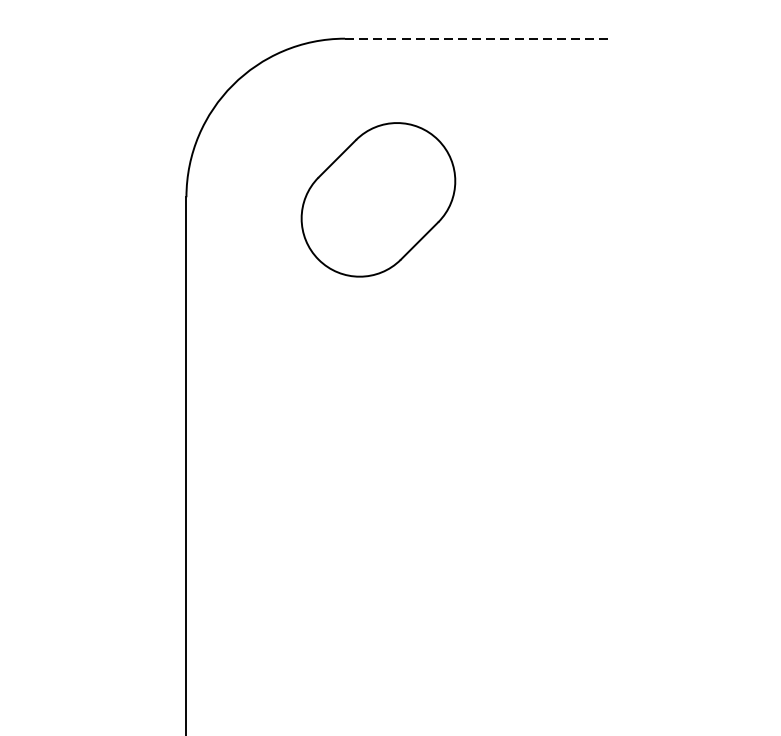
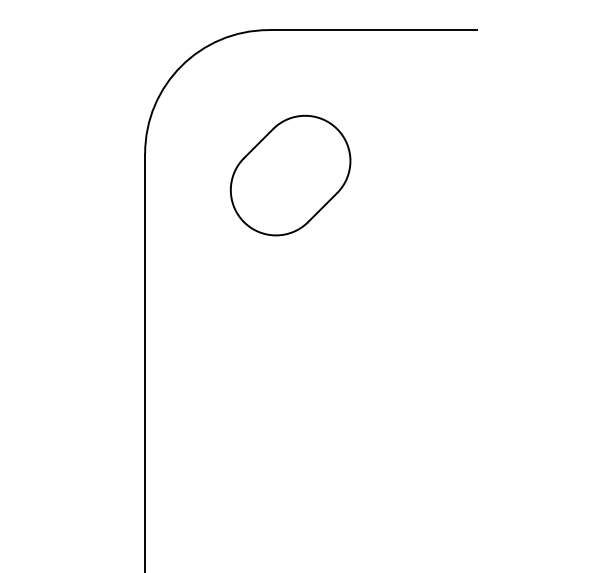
line: (479, 39) -> (373, 30), dashed -> solid
part: (378, 199) -> (290, 175), moved

